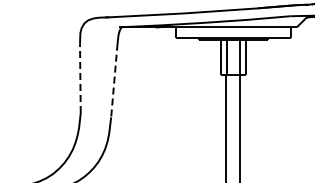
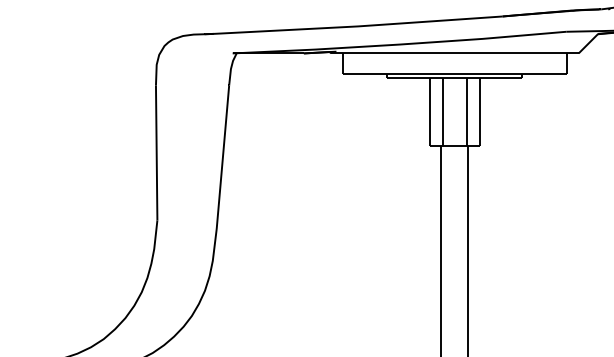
line: (80, 78) -> (156, 153), dashed -> solid
line: (114, 80) -> (223, 157), dashed -> solid

